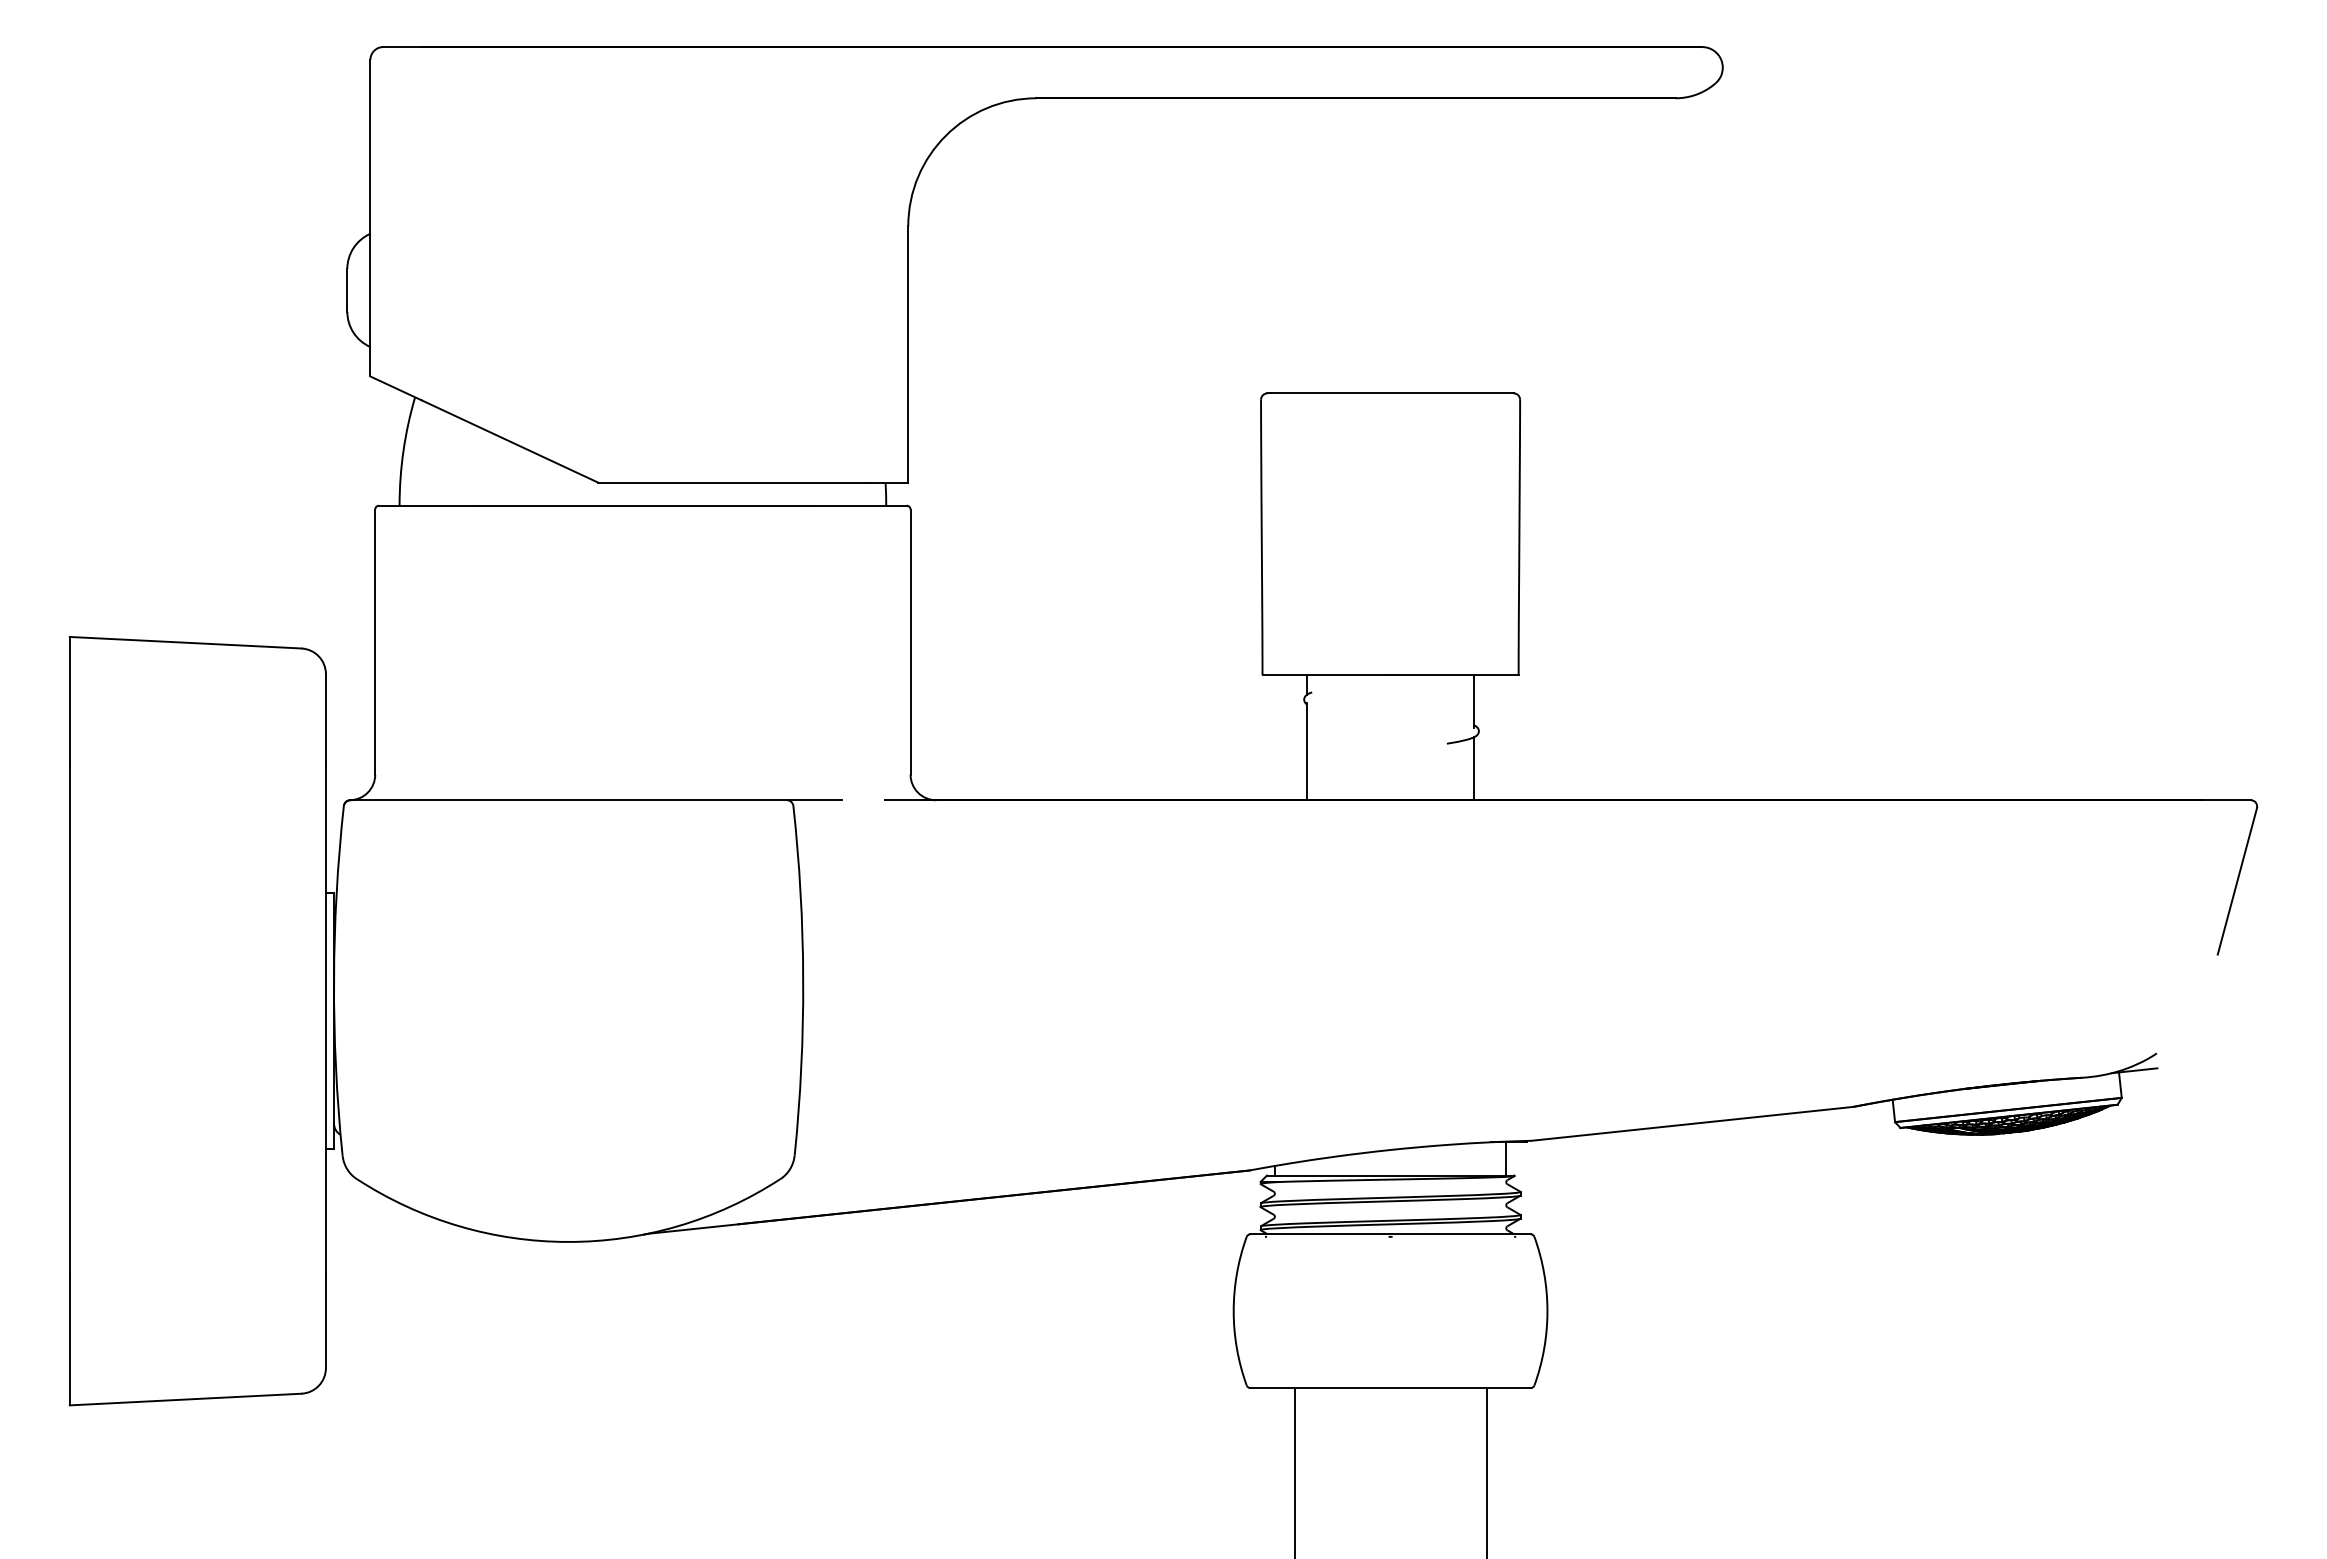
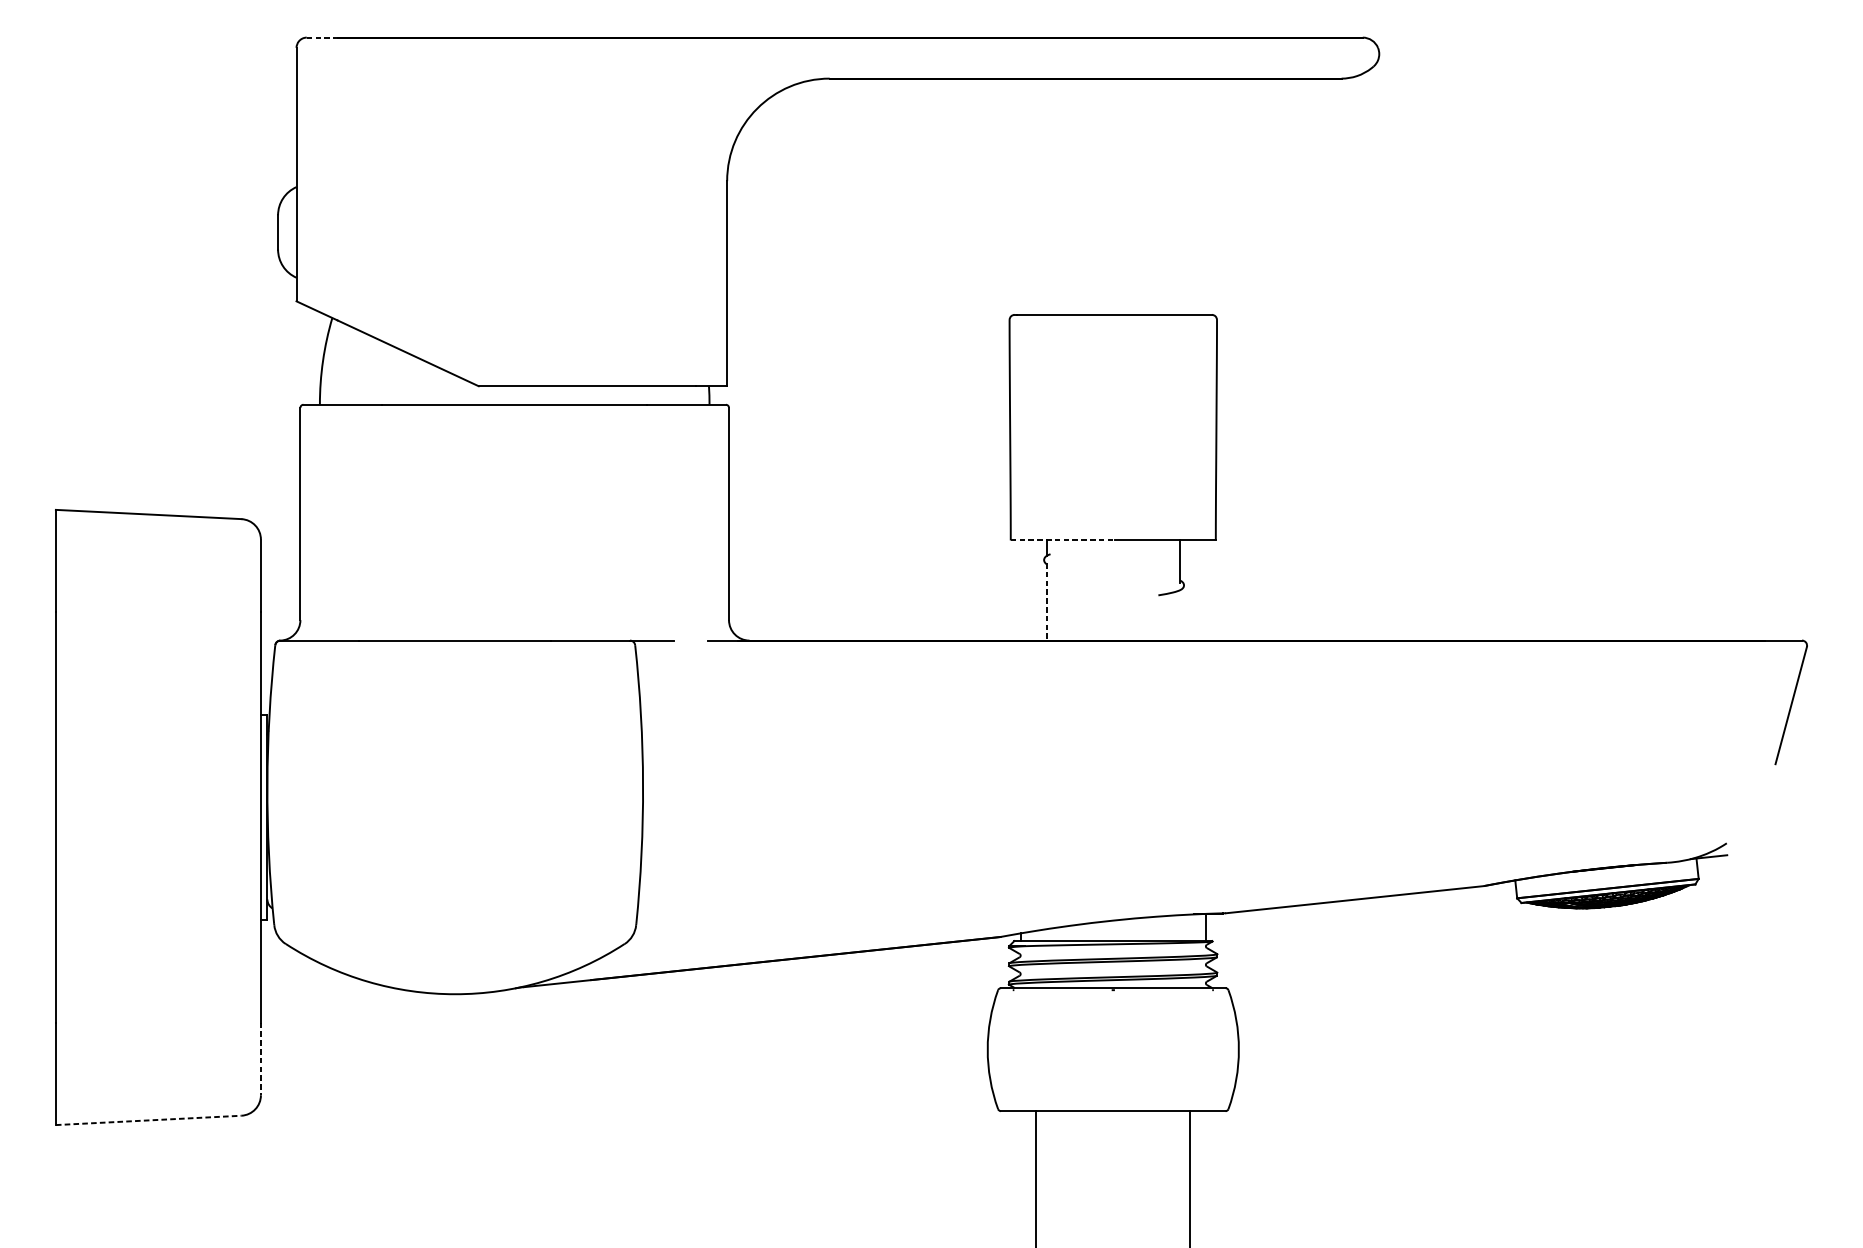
line: (402, 47) -> (322, 37), solid -> dashed
line: (1327, 675) -> (1062, 540), solid -> dashed
line: (1307, 752) -> (1046, 602), solid -> dashed
line: (1473, 768) -> (1179, 615), removed
line: (325, 1323) -> (260, 1059), solid -> dashed
line: (186, 1399) -> (149, 1120), solid -> dashed

